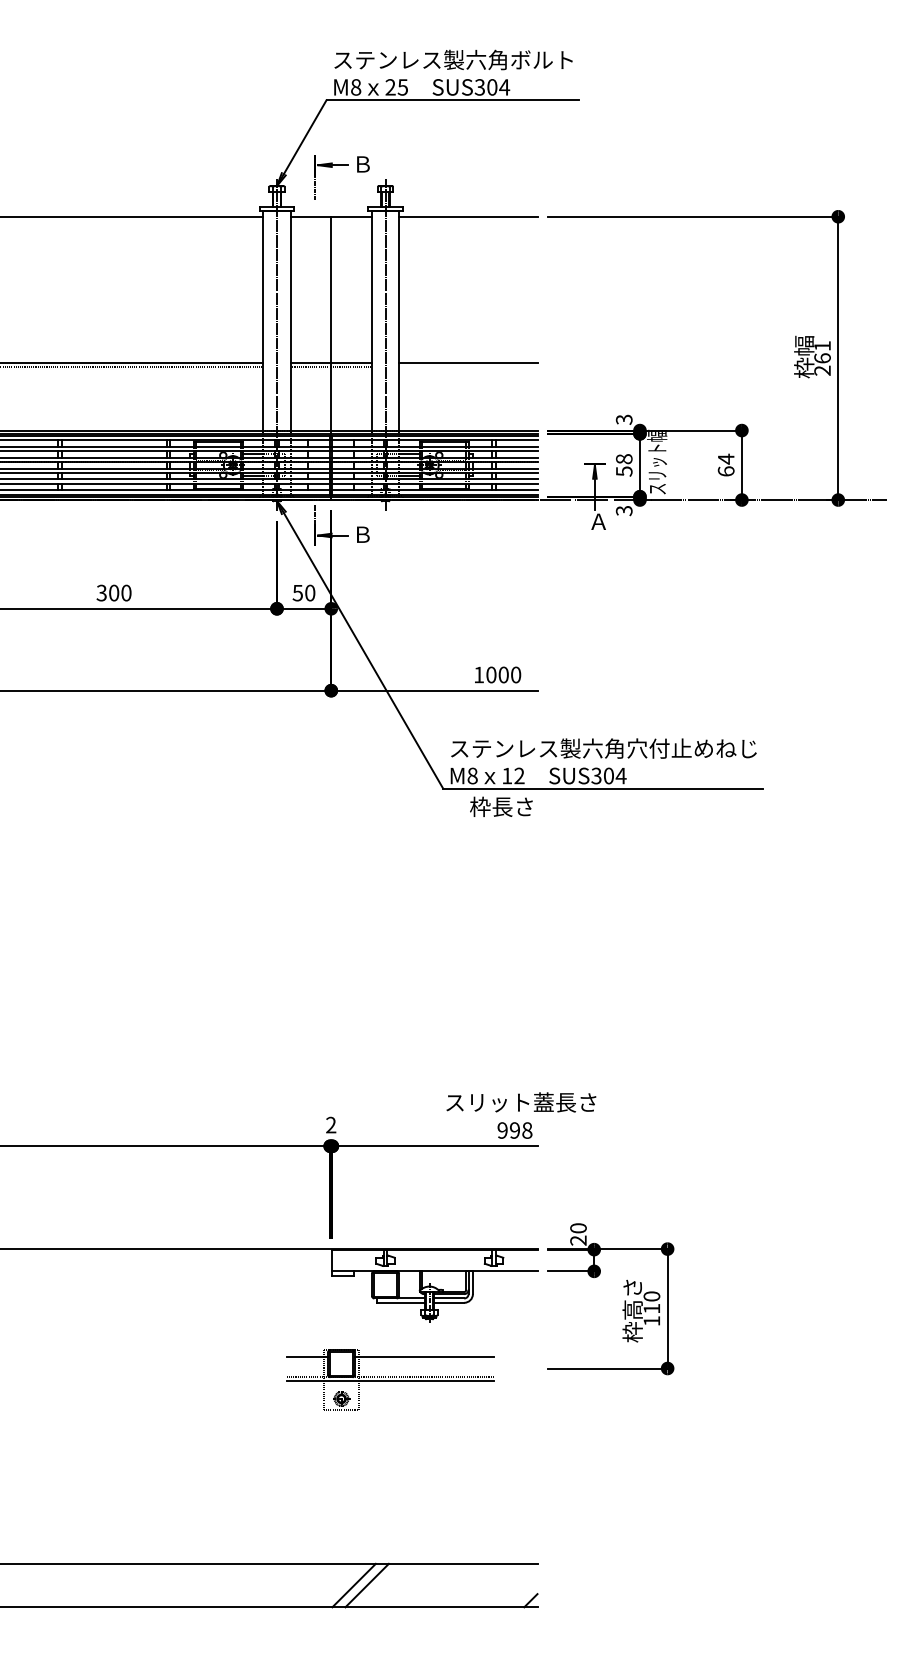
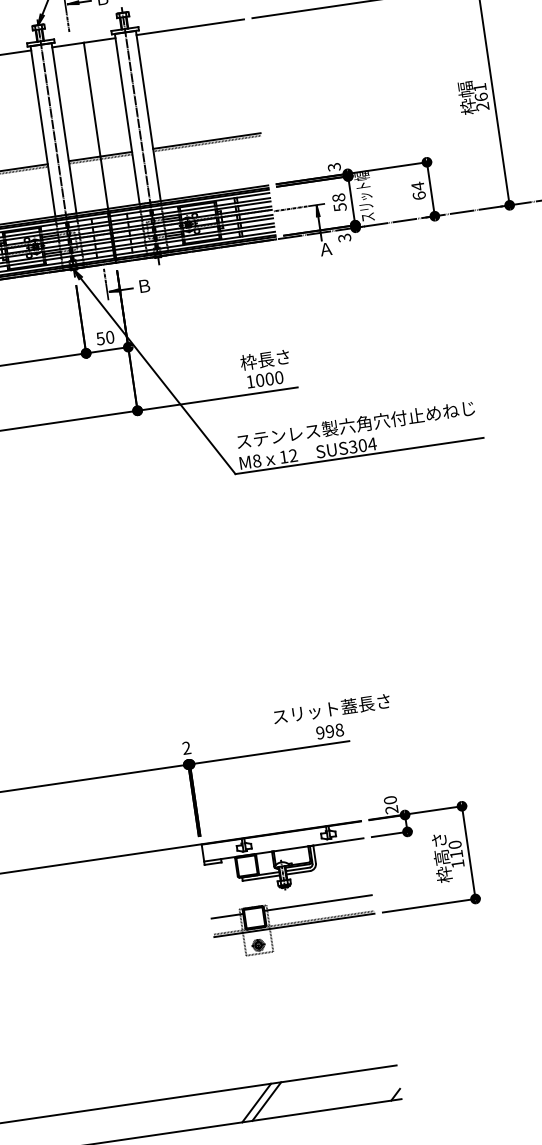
line: (468, 366) -> (207, 143), added
line: (561, 464) -> (290, 209), added
text: (501, 806) -> (265, 359), moved
part: (390, 1379) -> (294, 924), moved

